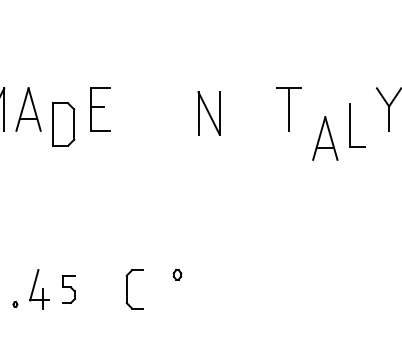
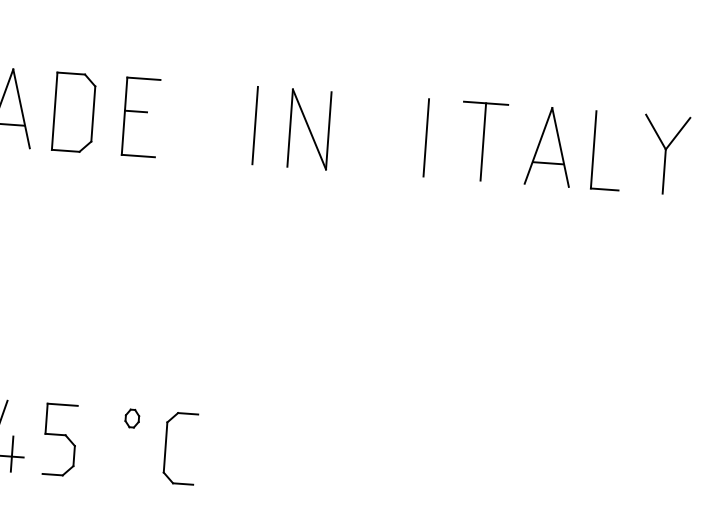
line: (163, 109) -> (255, 125), added
line: (257, 109) -> (426, 137), added
part: (208, 113) -> (308, 129), moved
part: (63, 124) -> (73, 112), moved
part: (350, 125) -> (595, 149), moved
part: (325, 138) -> (549, 146), moved
part: (177, 274) -> (132, 417), moved
part: (69, 289) -> (61, 440), size x1.43

